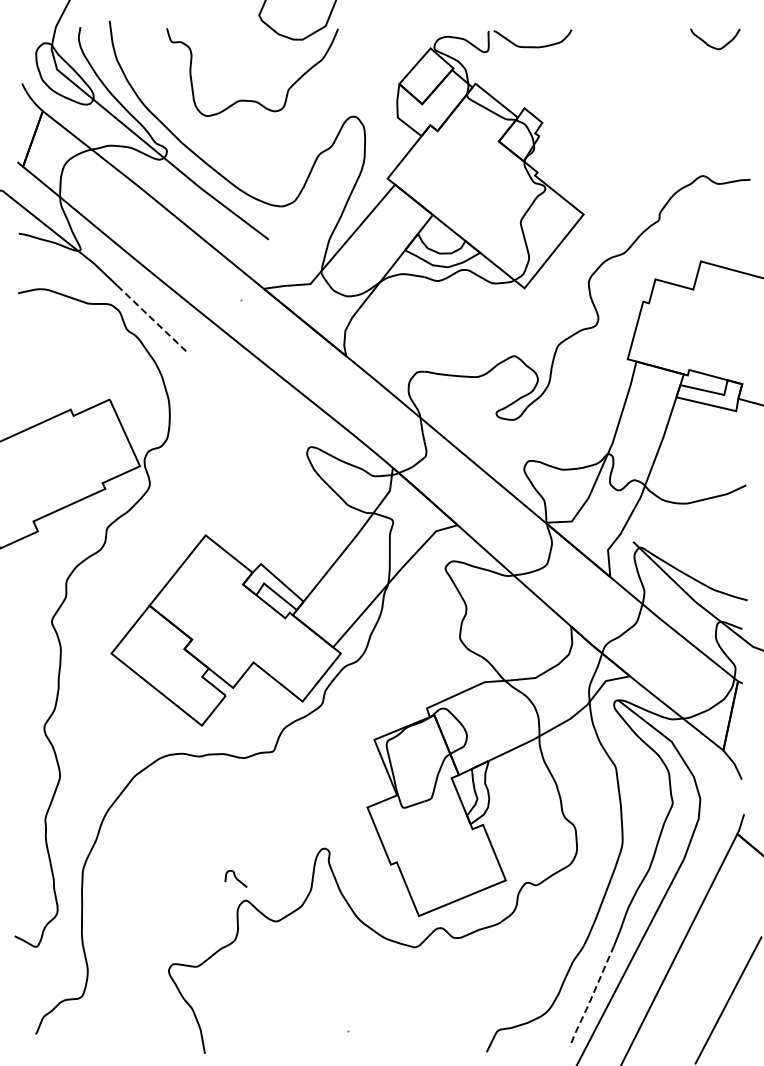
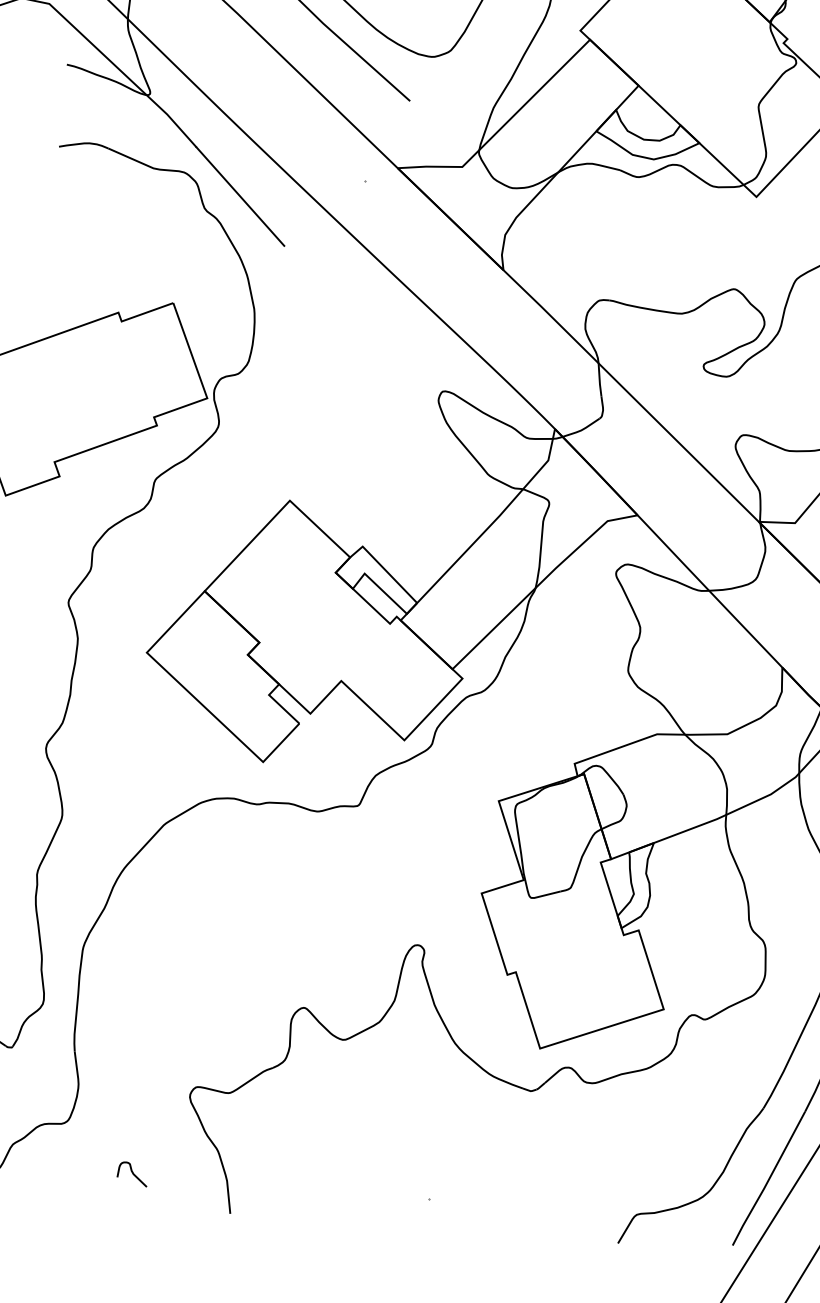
line: (151, 318) -> (239, 196), dashed -> solid
curve: (235, 878) -> (131, 1173), moved
line: (591, 997) -> (768, 1180), dashed -> solid

